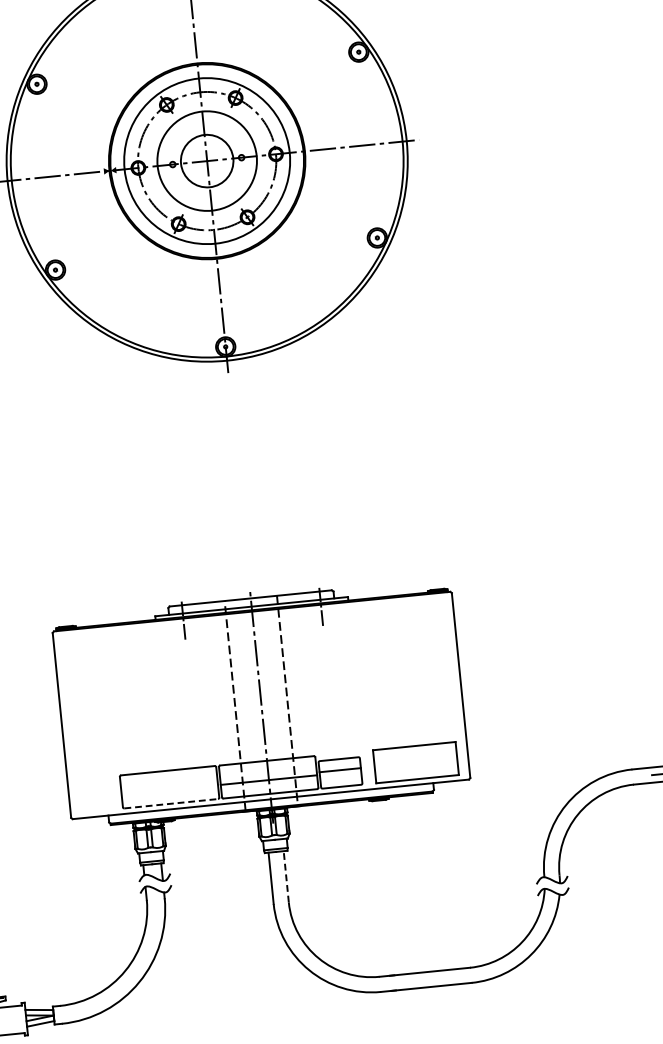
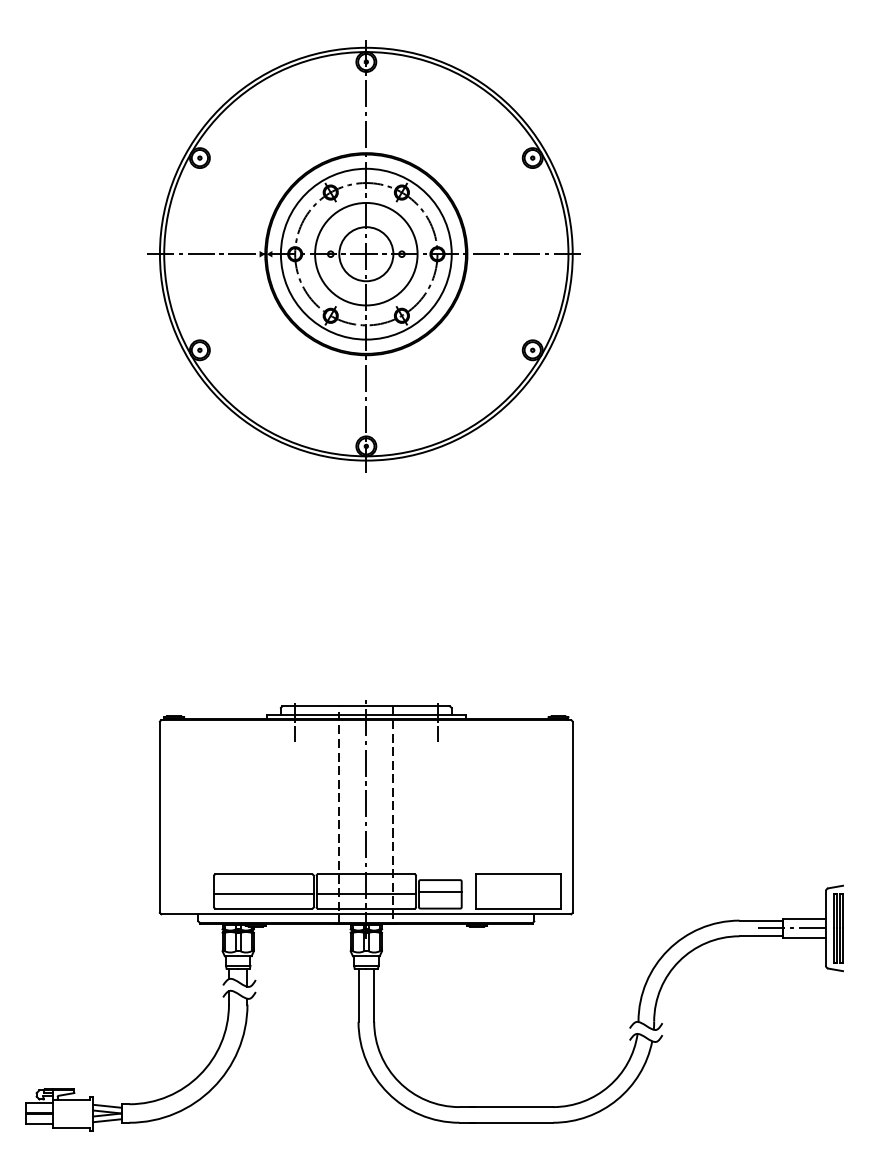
line: (169, 790) -> (263, 894), added
line: (171, 803) -> (264, 908), dashed -> solid
line: (286, 877) -> (374, 995), dashed -> solid

